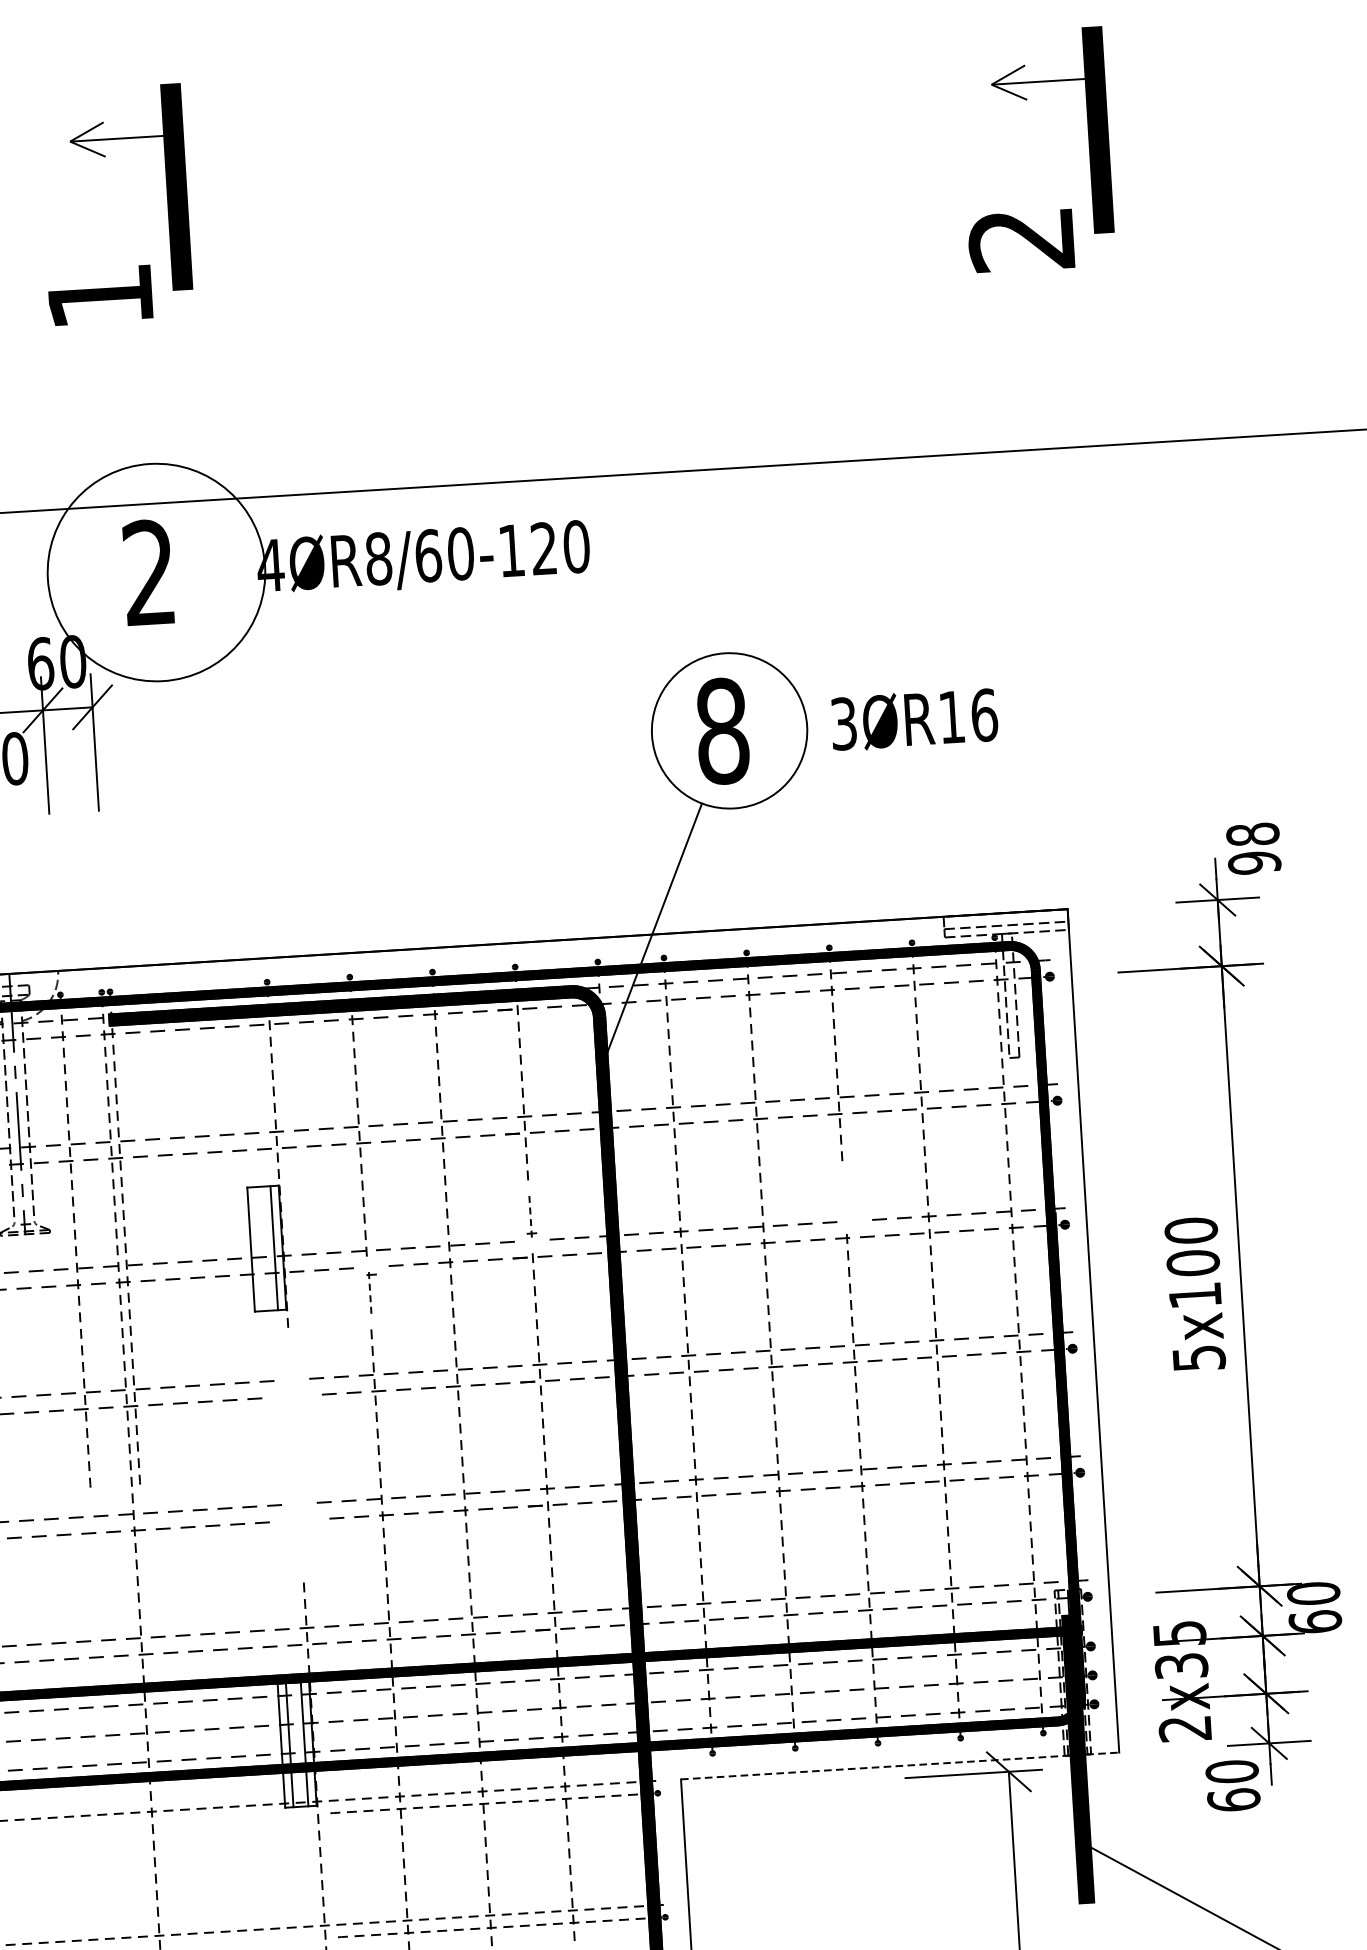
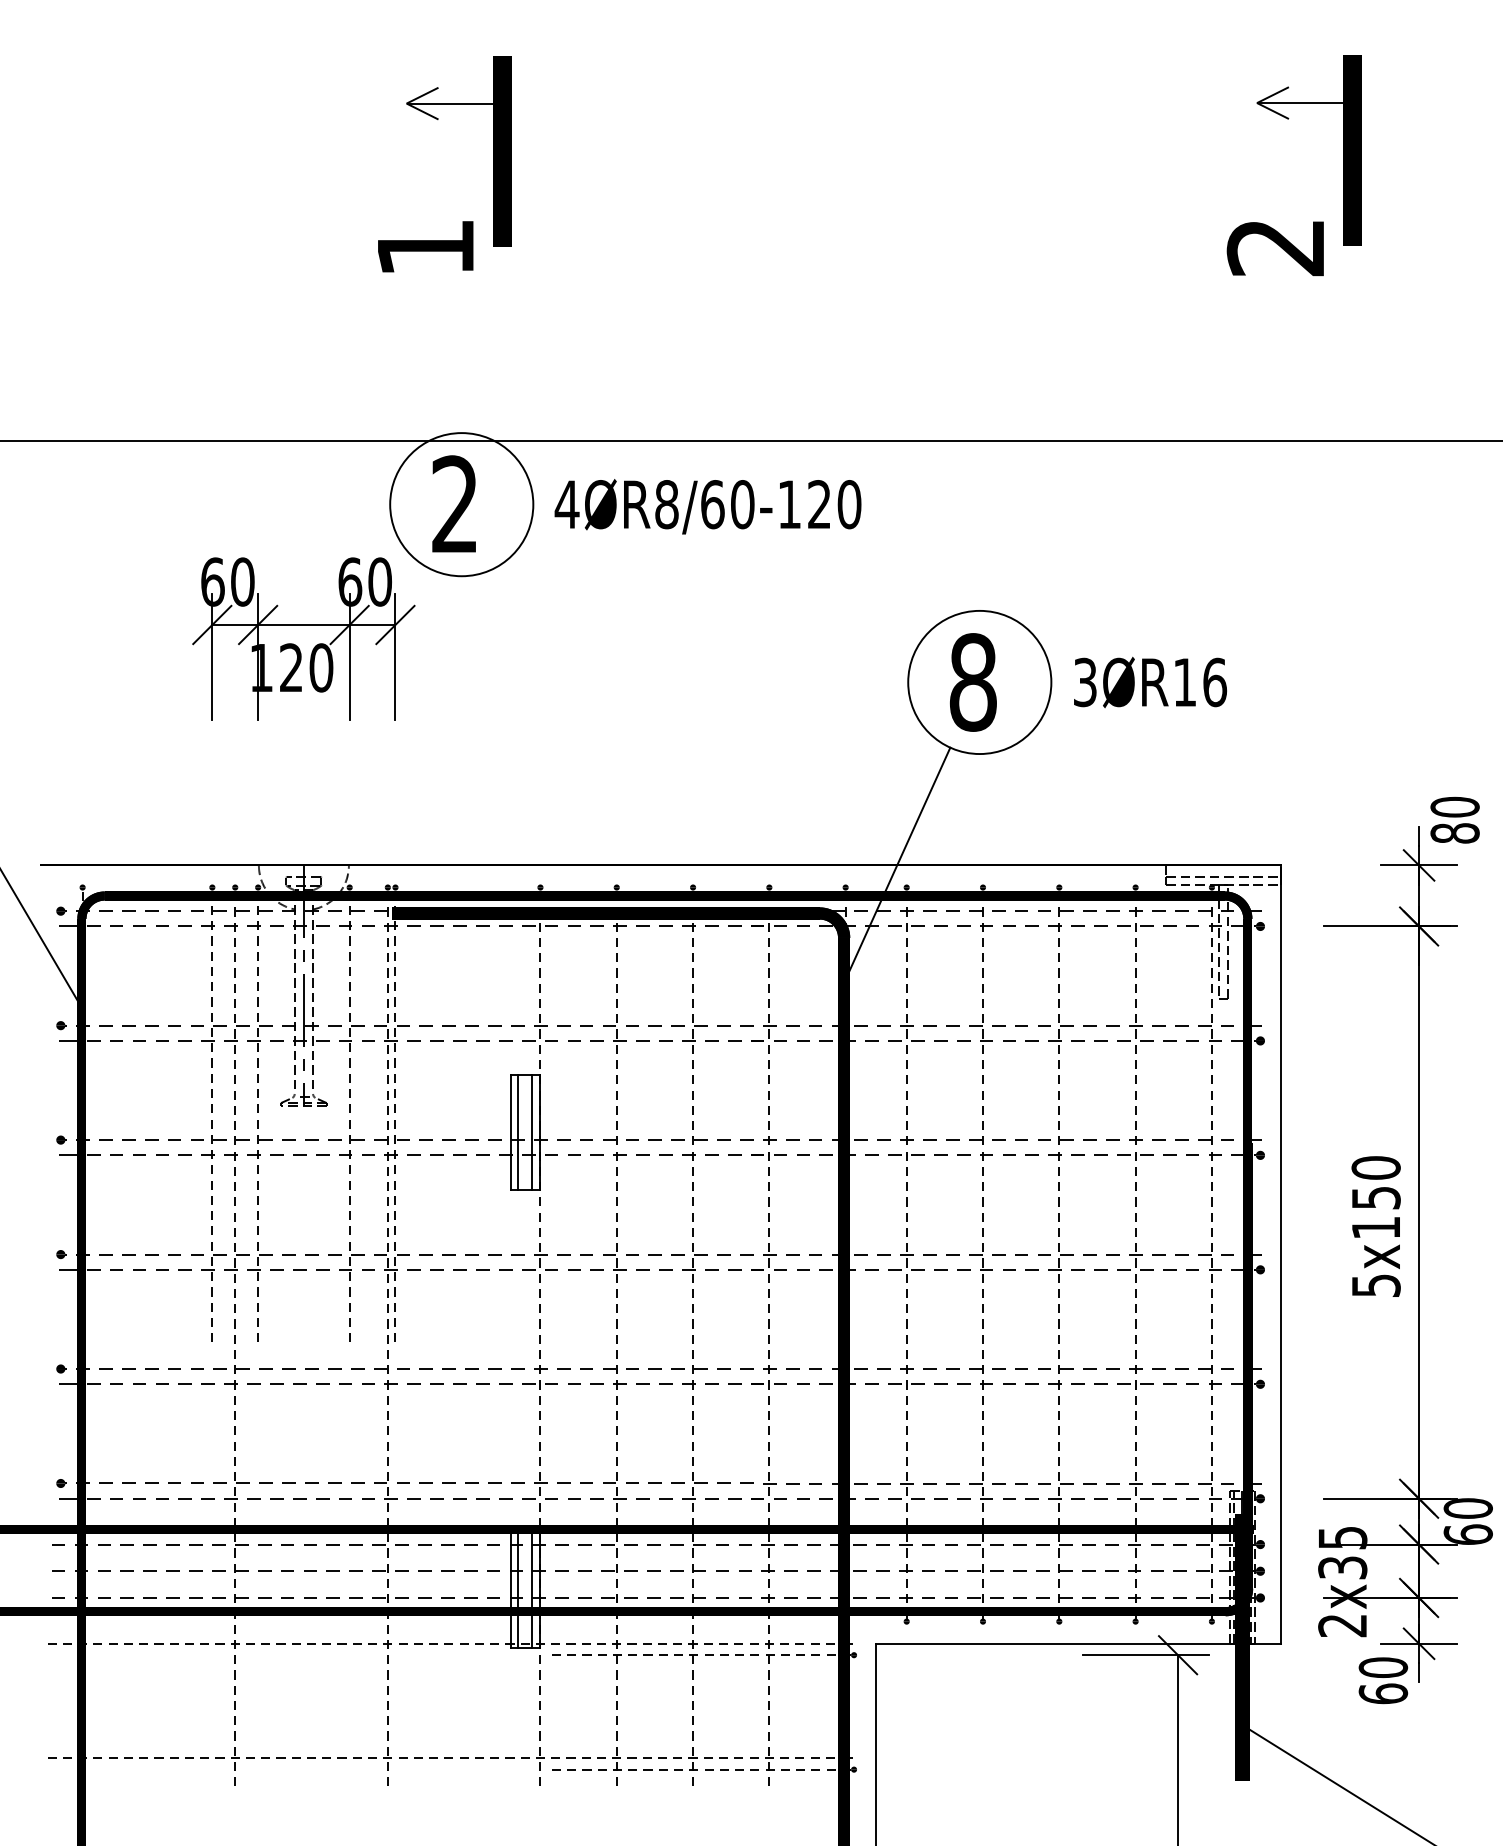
circle: (156, 572) -> (461, 504), size x0.71
text: (1253, 847) -> (1454, 819), 98 -> 80
part: (844, 1193) -> (1059, 1114), added
part: (530, 1216) -> (769, 1117), size x1.43
line: (259, 1249) -> (518, 1132), added
text: (1192, 1262) -> (1375, 1197), 5x100 -> 5x150
part: (372, 1292) -> (619, 1178), size x1.43
part: (294, 1454) -> (539, 1323), added
line: (900, 1765) -> (1078, 1643), dashed -> solid

